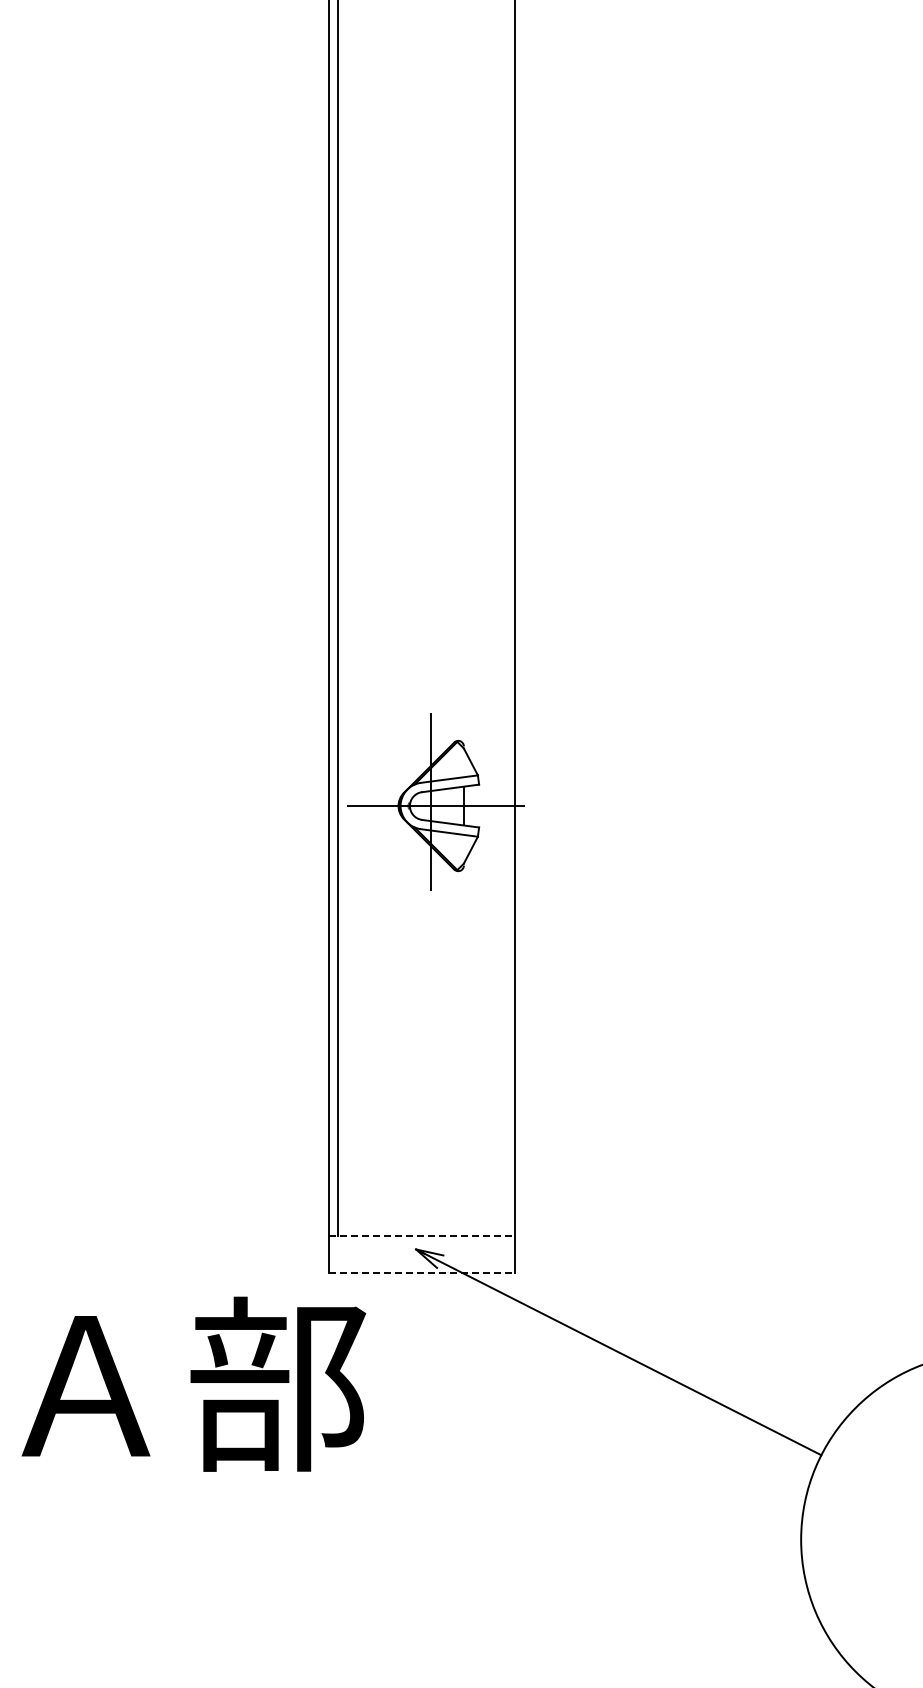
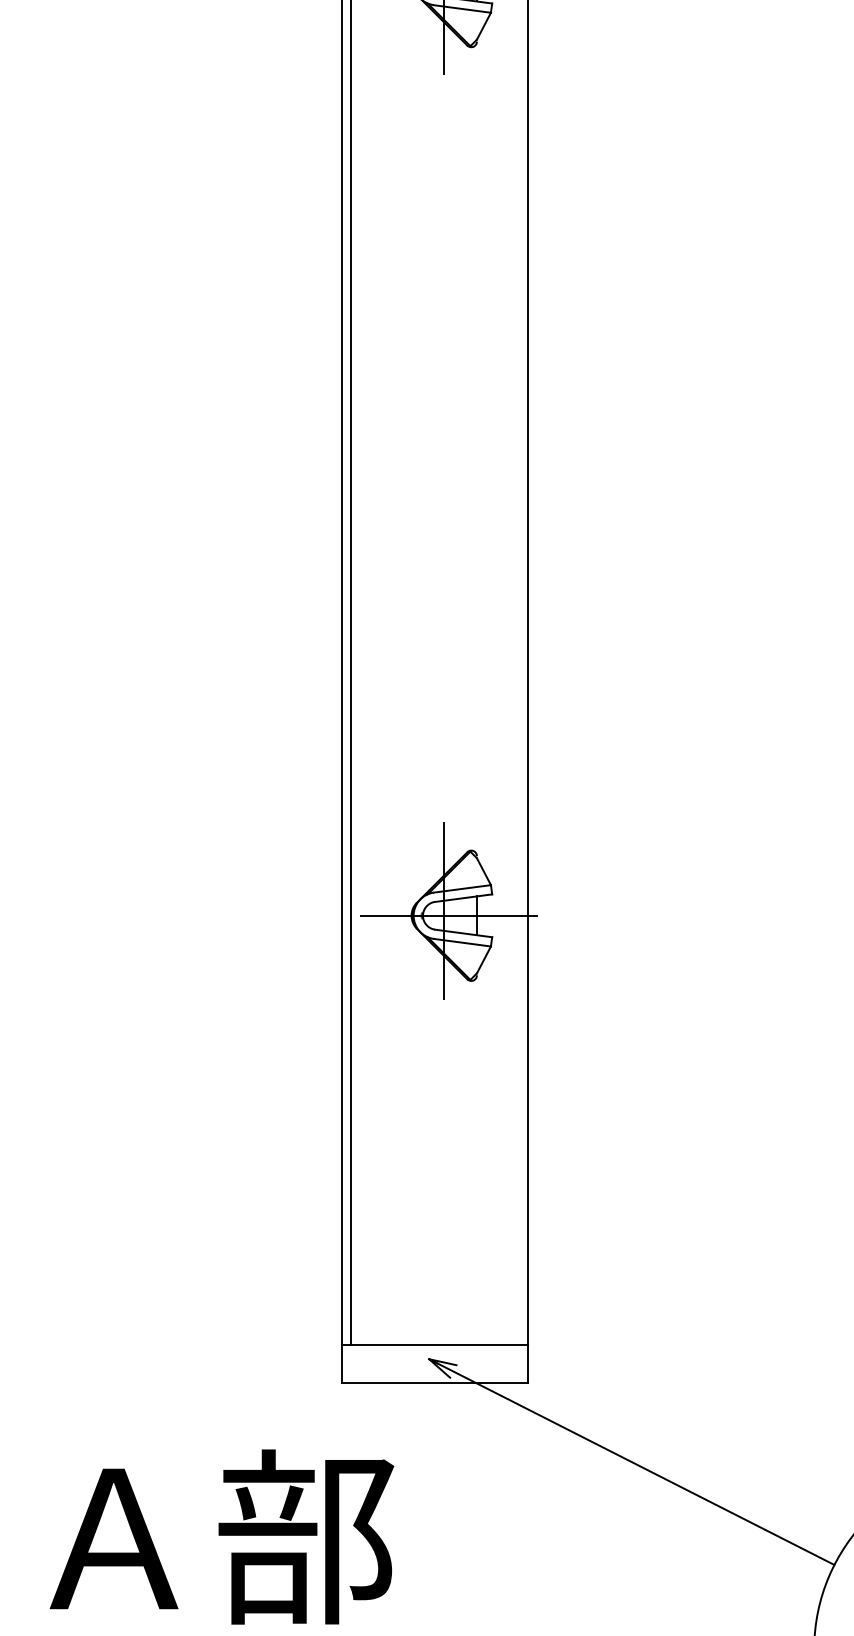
line: (422, 1235) -> (435, 1345), dashed -> solid
line: (422, 1272) -> (435, 1382), dashed -> solid
text: (193, 1383) -> (221, 1536), moved

